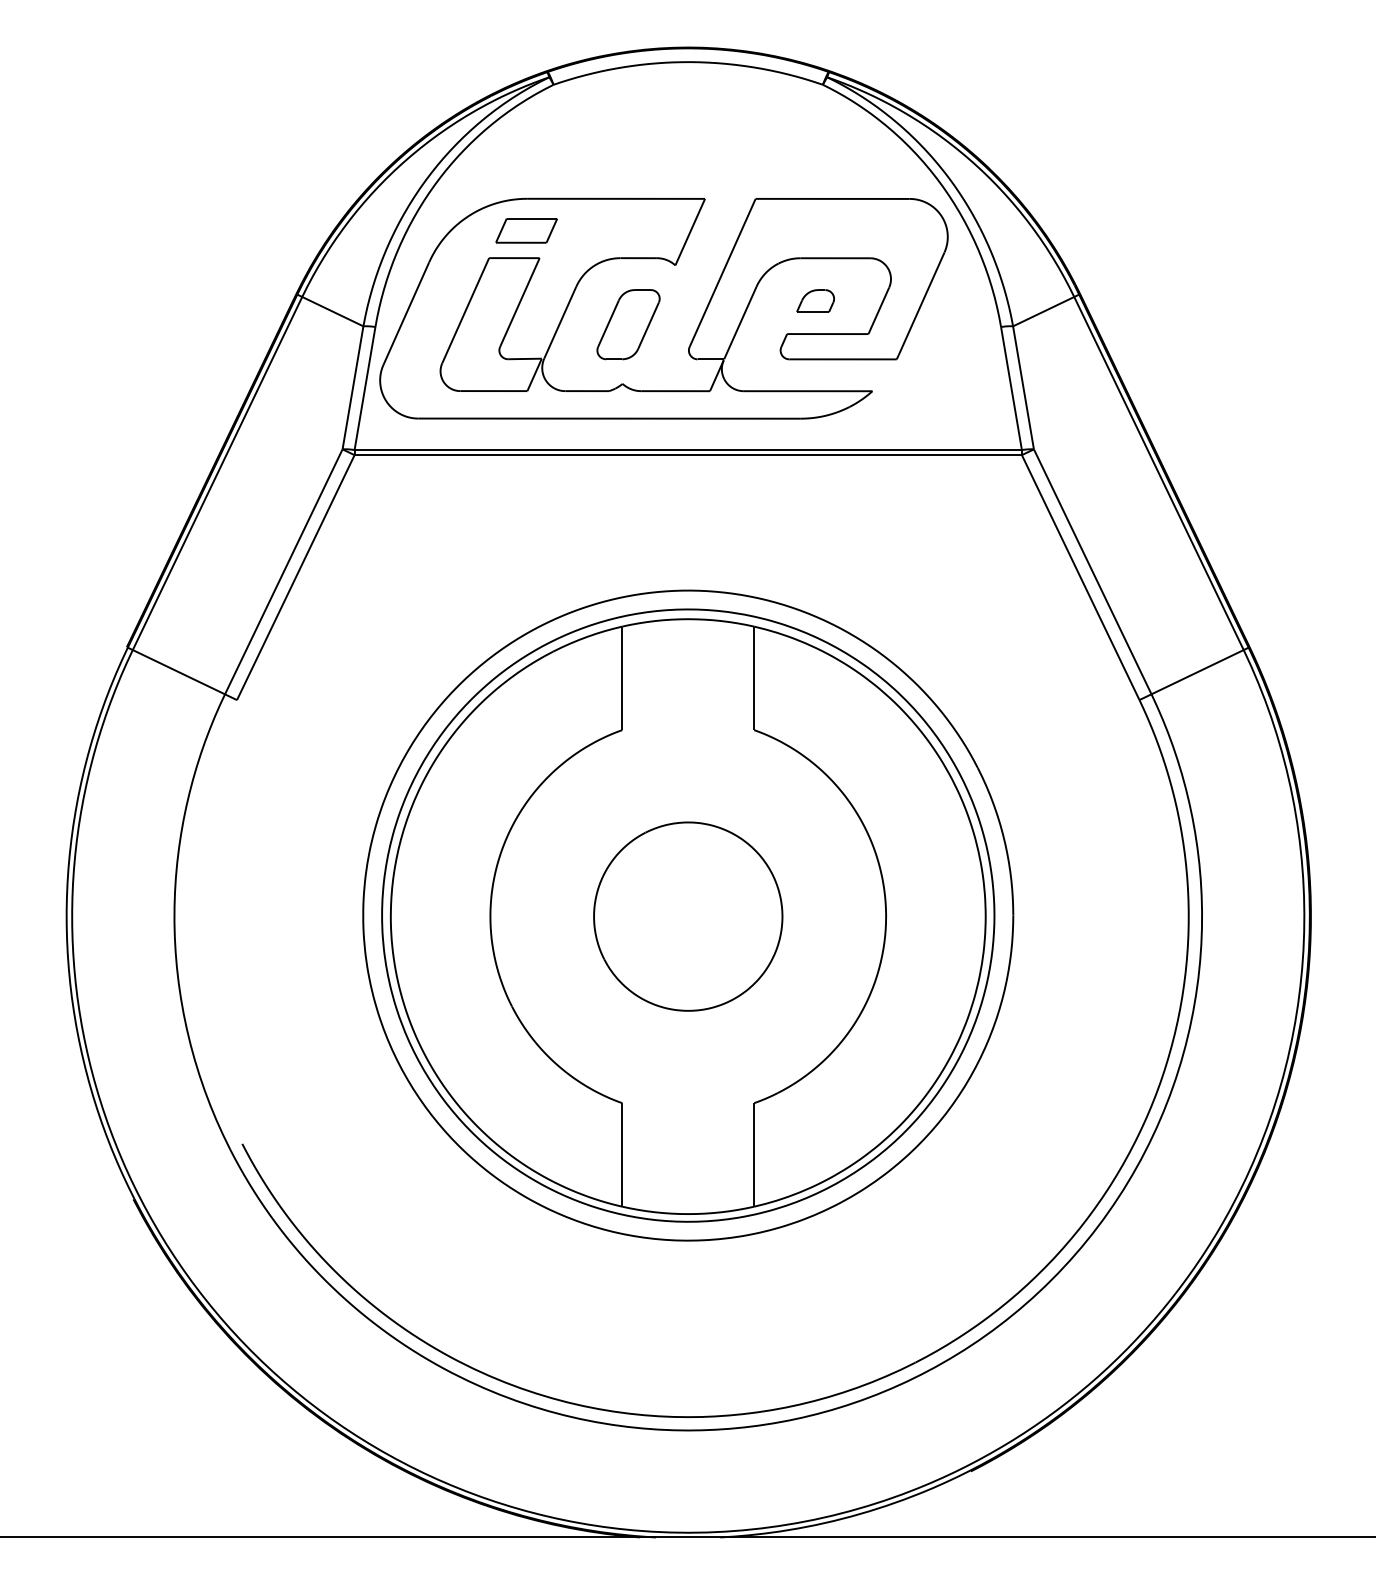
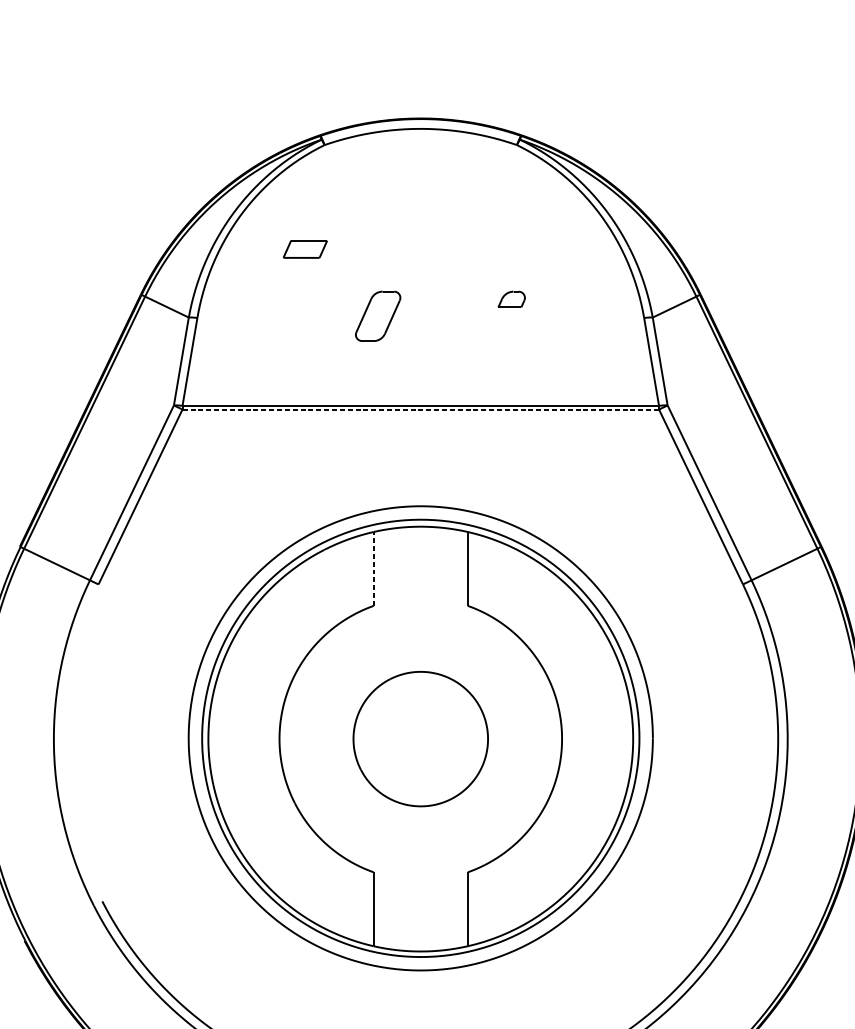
part: (697, 326) -> (427, 317), removed
line: (688, 455) -> (420, 409), solid -> dashed
line: (622, 678) -> (373, 569), solid -> dashed

